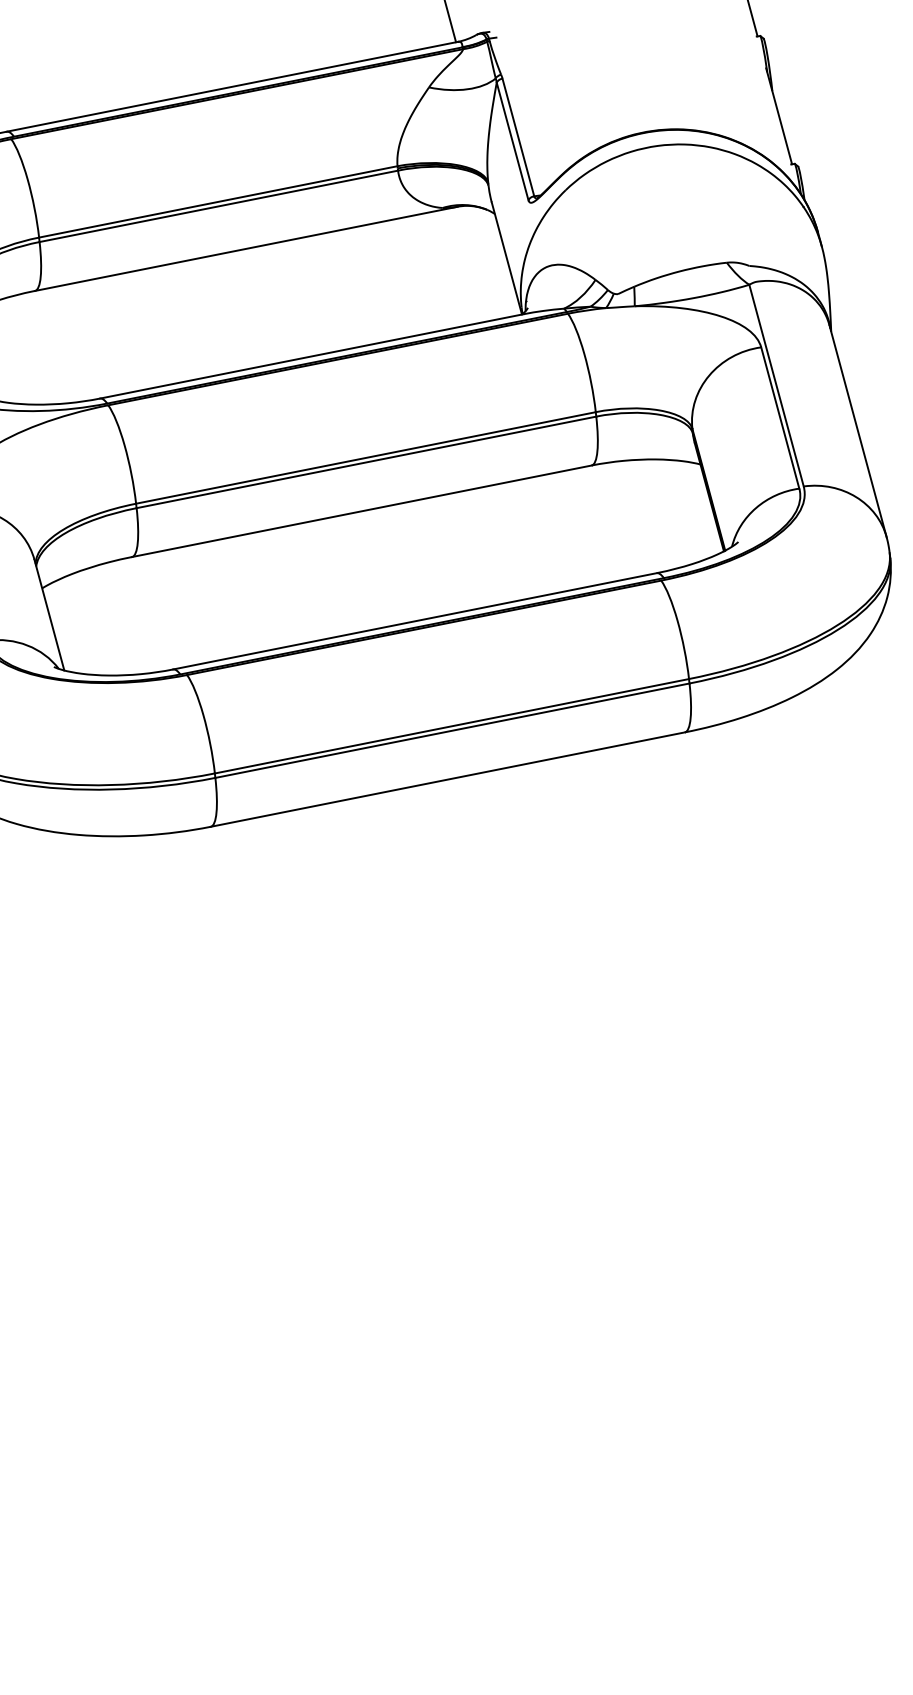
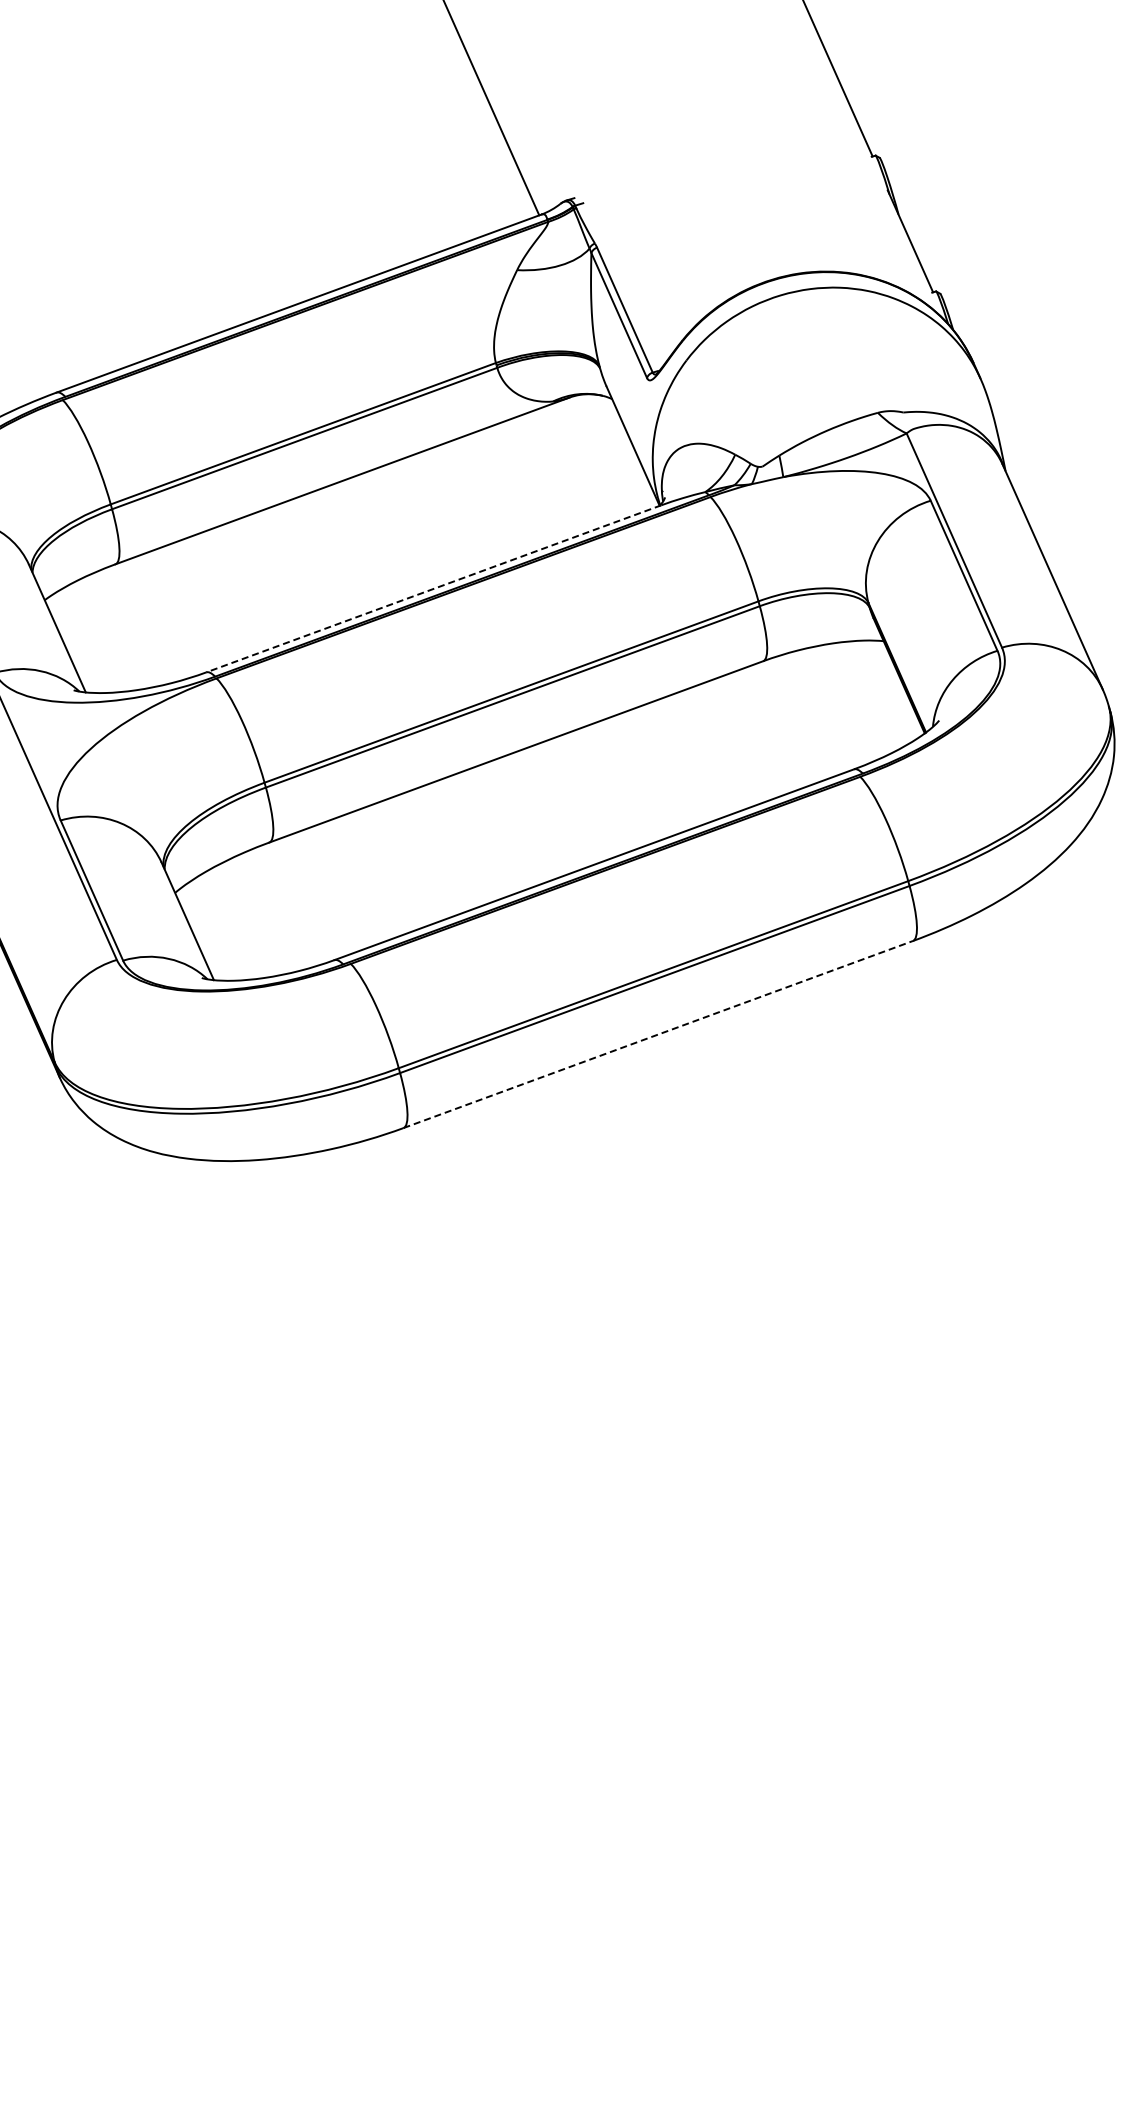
line: (311, 356) -> (433, 589), solid -> dashed
line: (448, 779) -> (658, 1034), solid -> dashed

